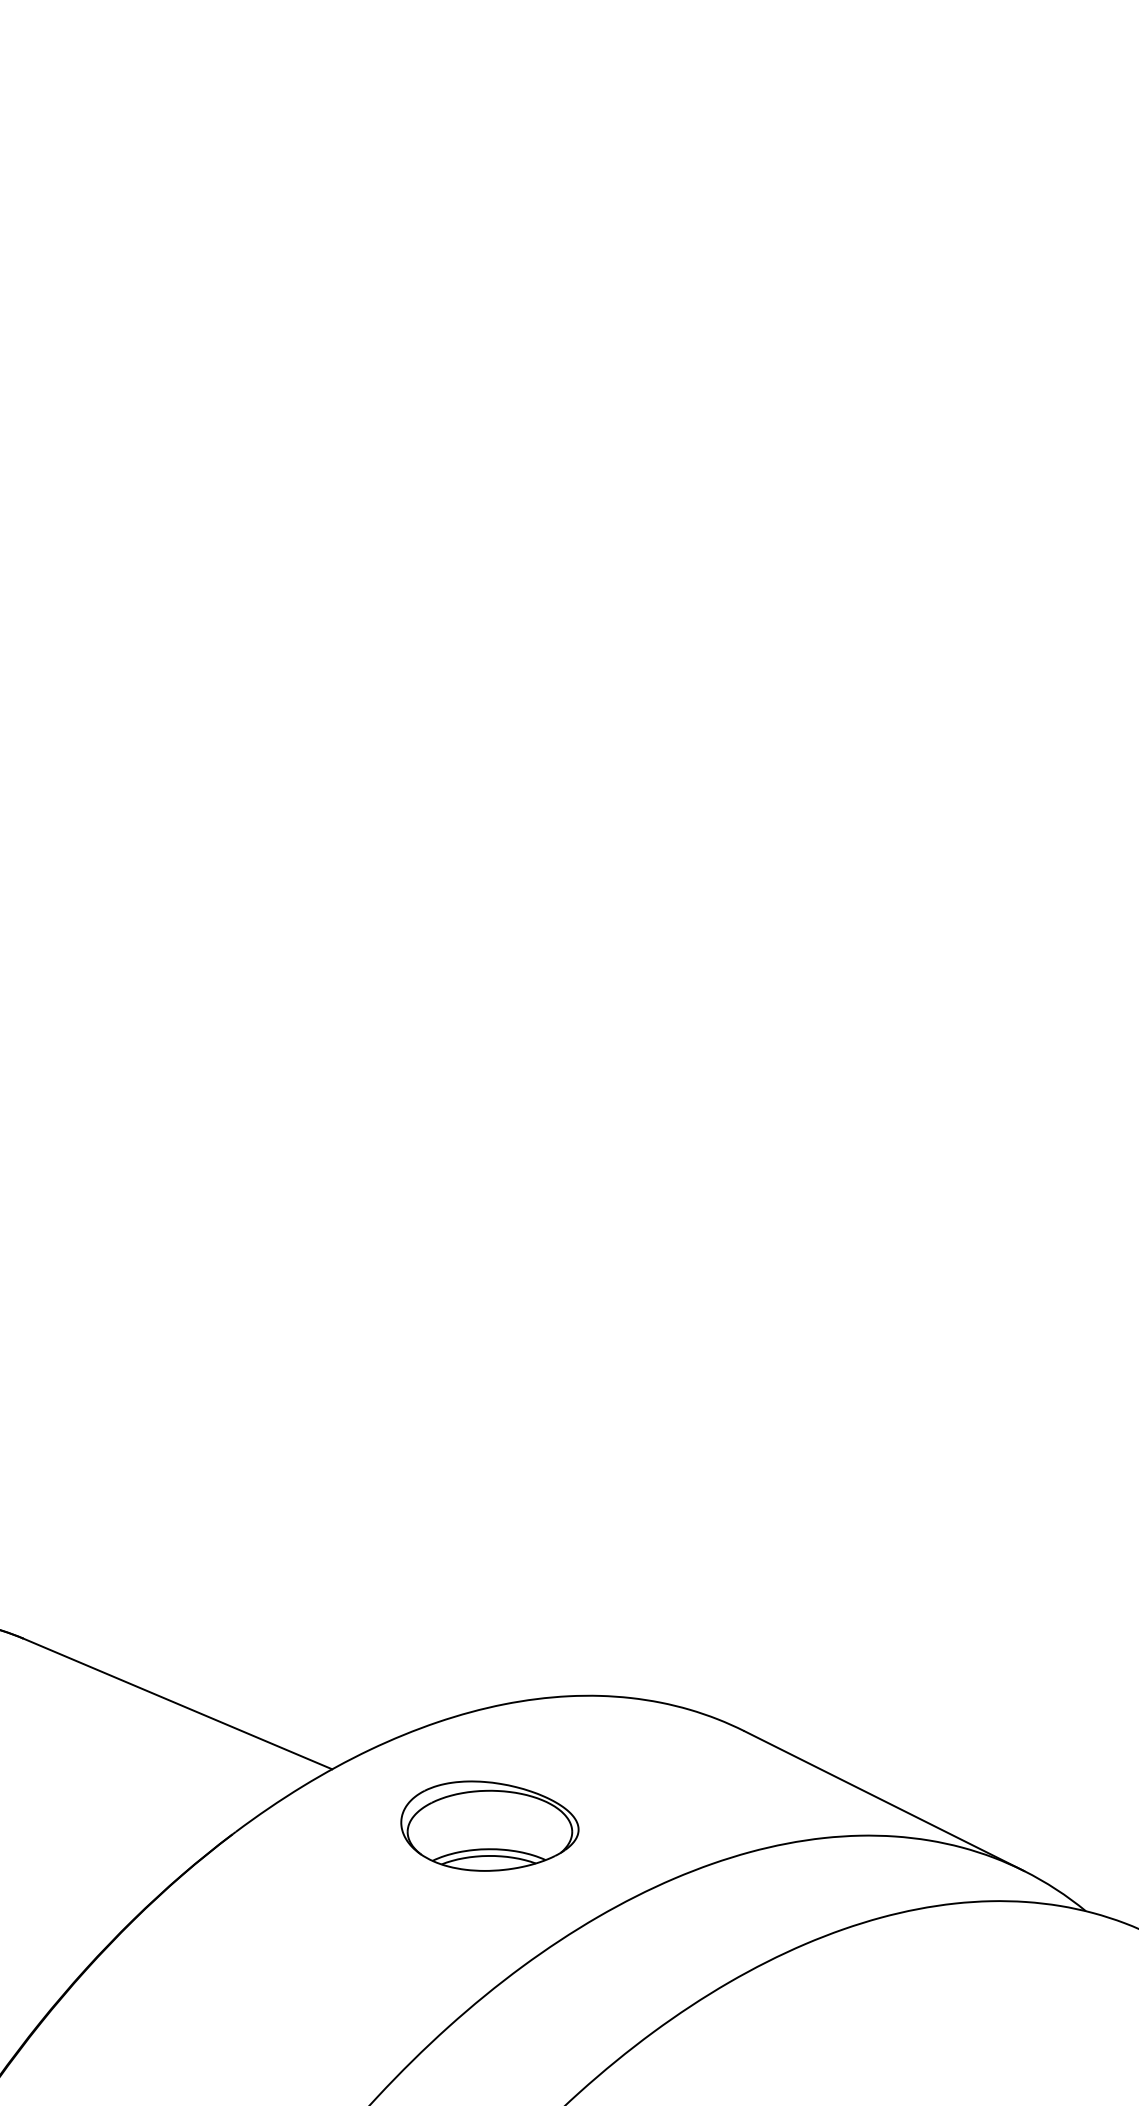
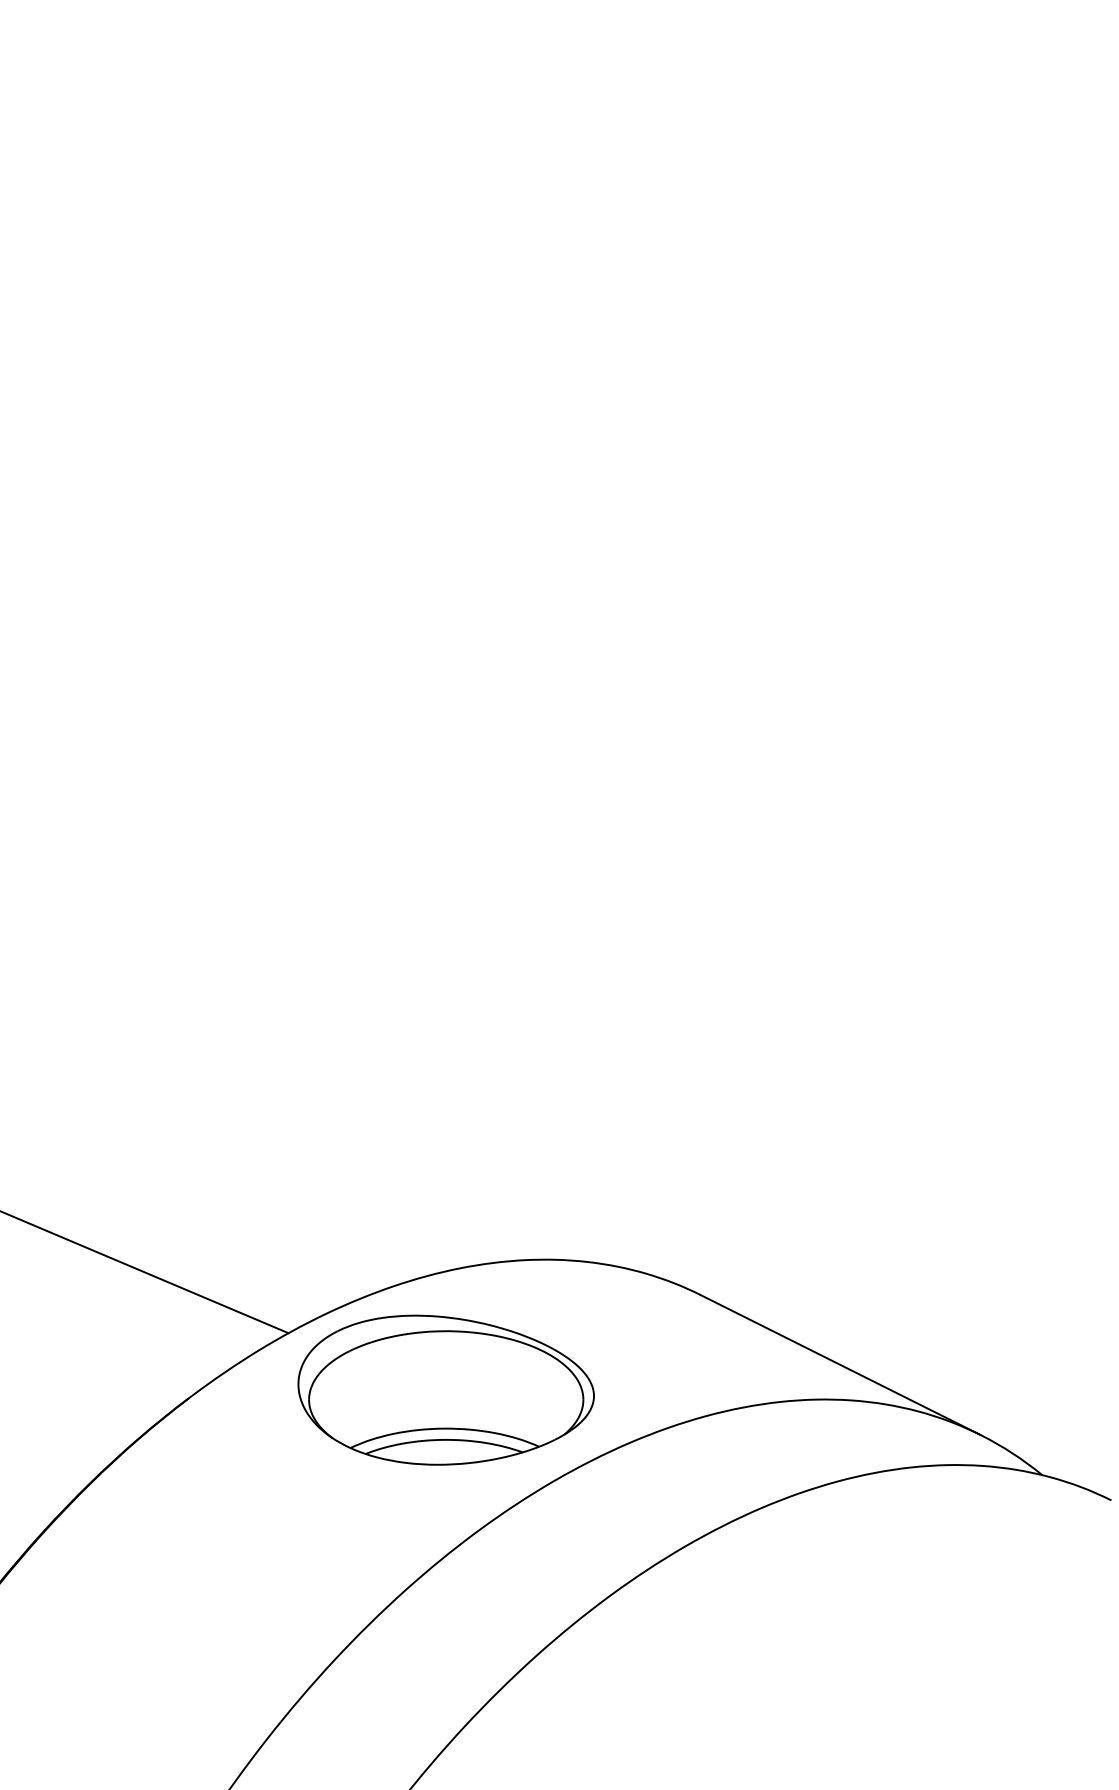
part: (489, 1825) -> (445, 1389), size x1.67

